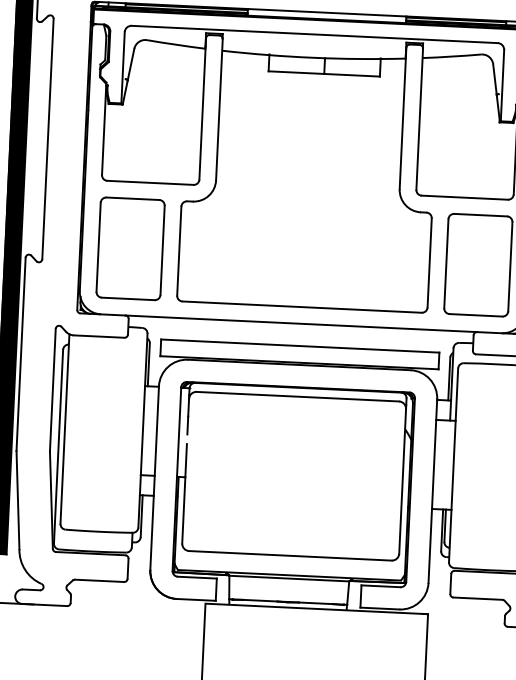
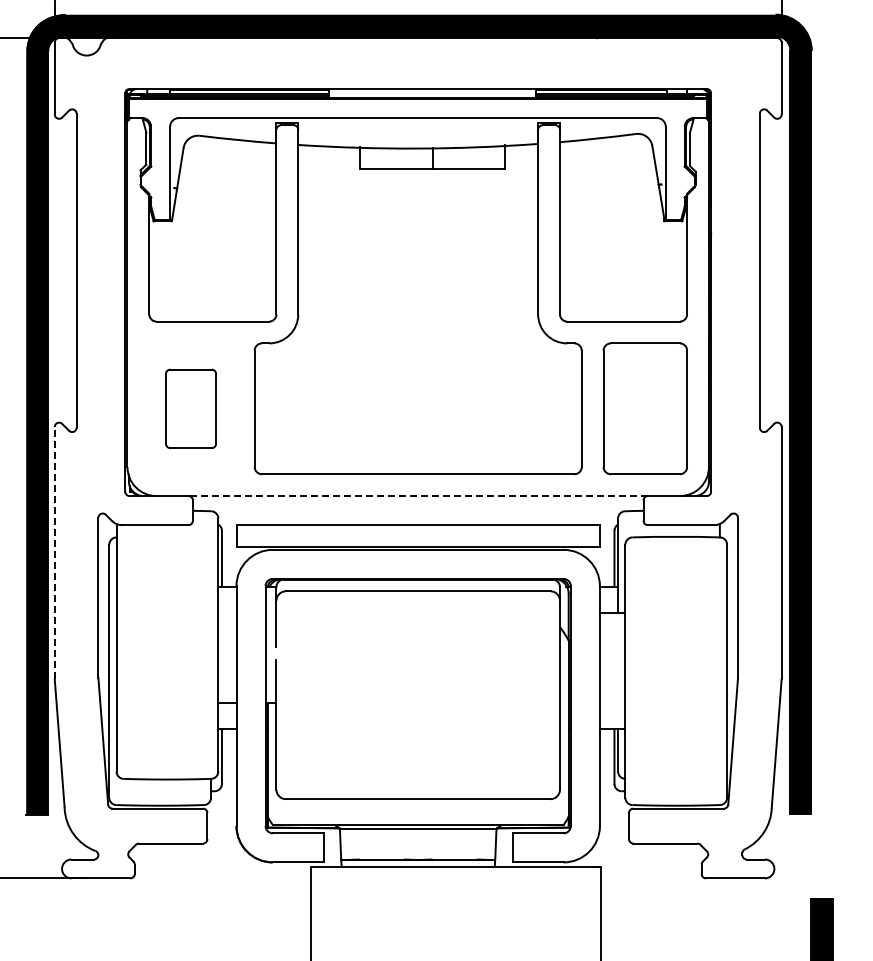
part: (130, 248) -> (190, 408), size x0.6
line: (301, 324) -> (418, 496), solid -> dashed
line: (20, 353) -> (54, 552), solid -> dashed

